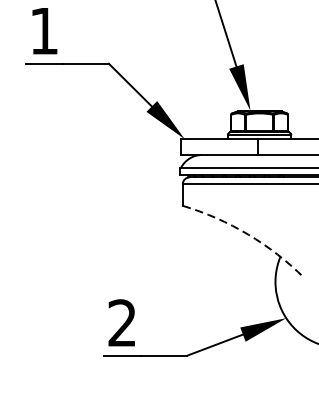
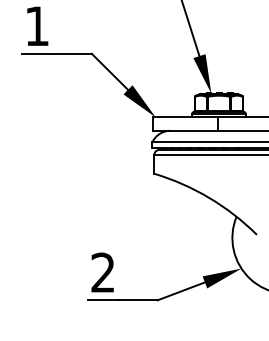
arc: (248, 233) -> (209, 197), dashed -> solid

